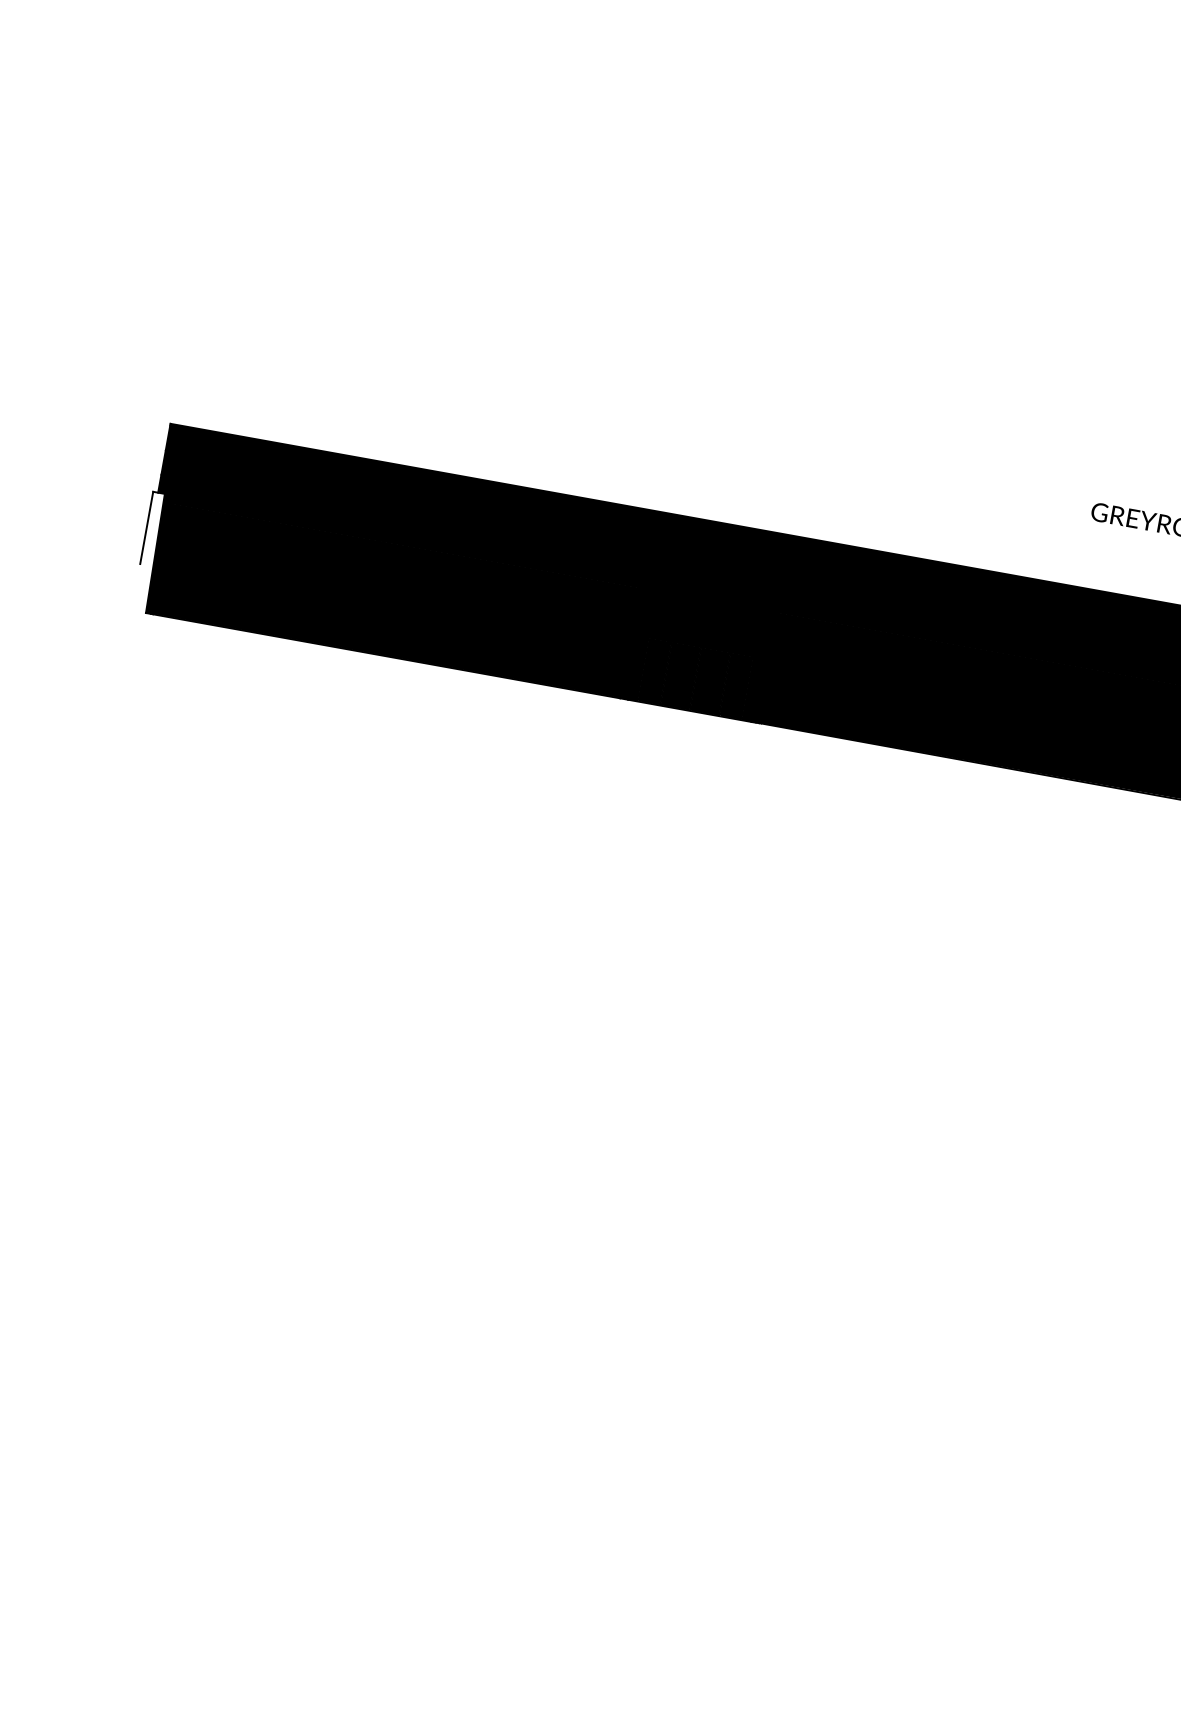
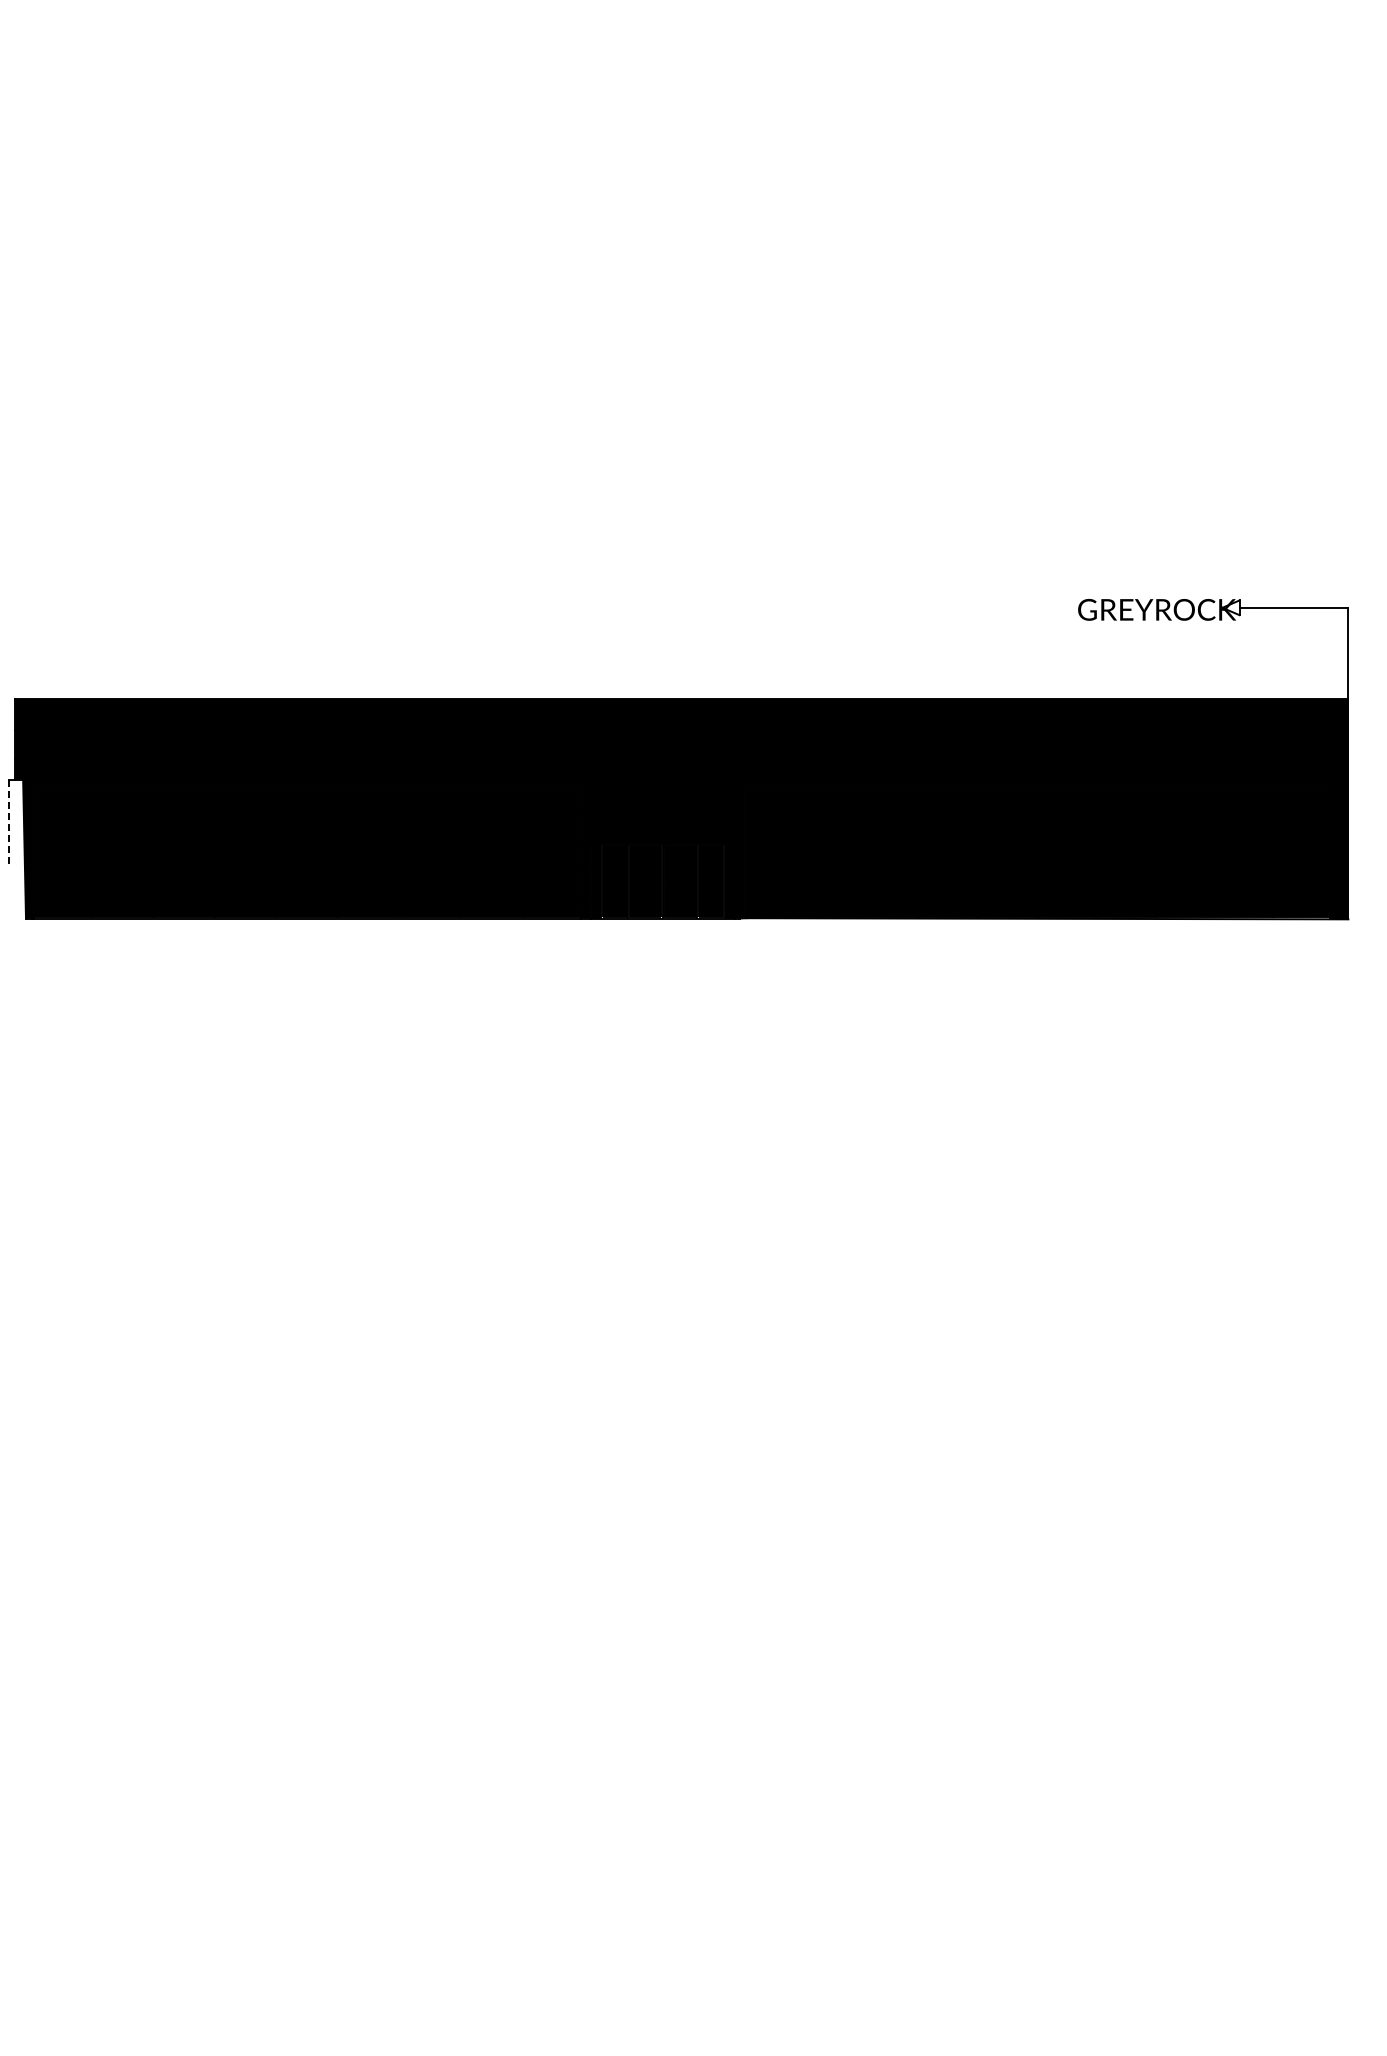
line: (146, 528) -> (9, 822), solid -> dashed

